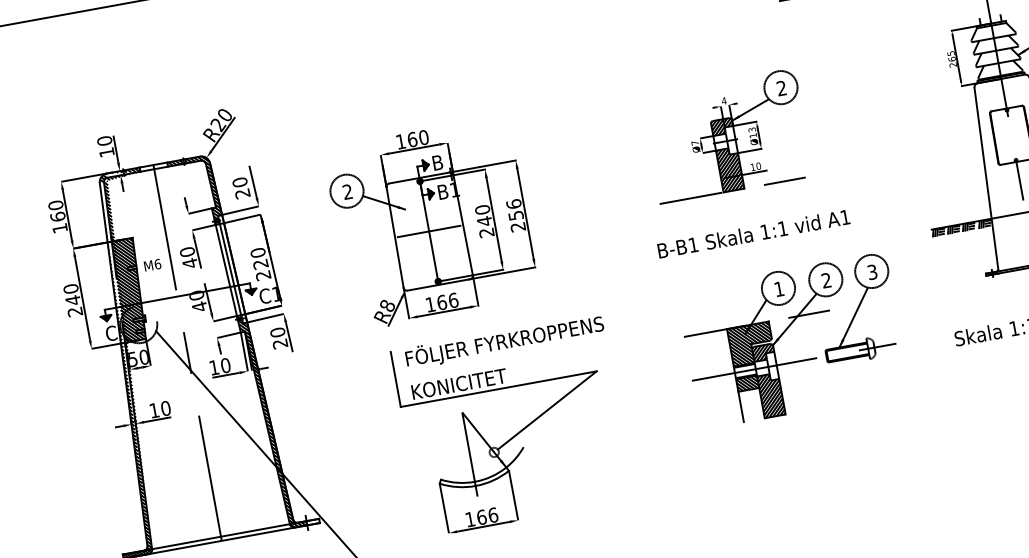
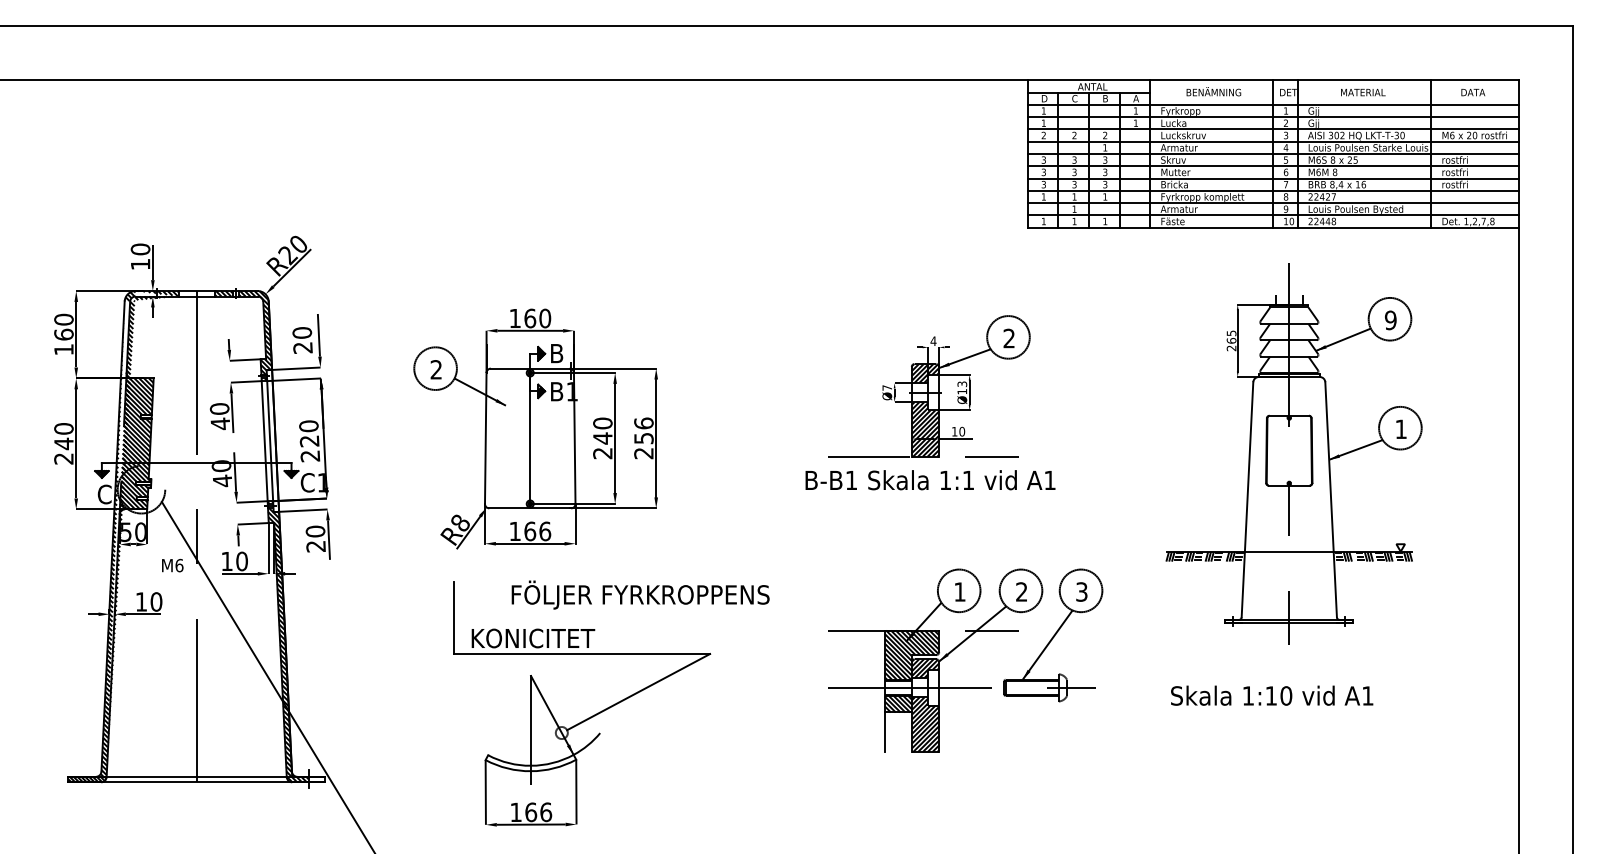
line: (429, 231) -> (530, 438), removed
text: (753, 234) -> (930, 480), moved
text: (152, 265) -> (172, 565), moved
text: (504, 341) -> (640, 594), moved

